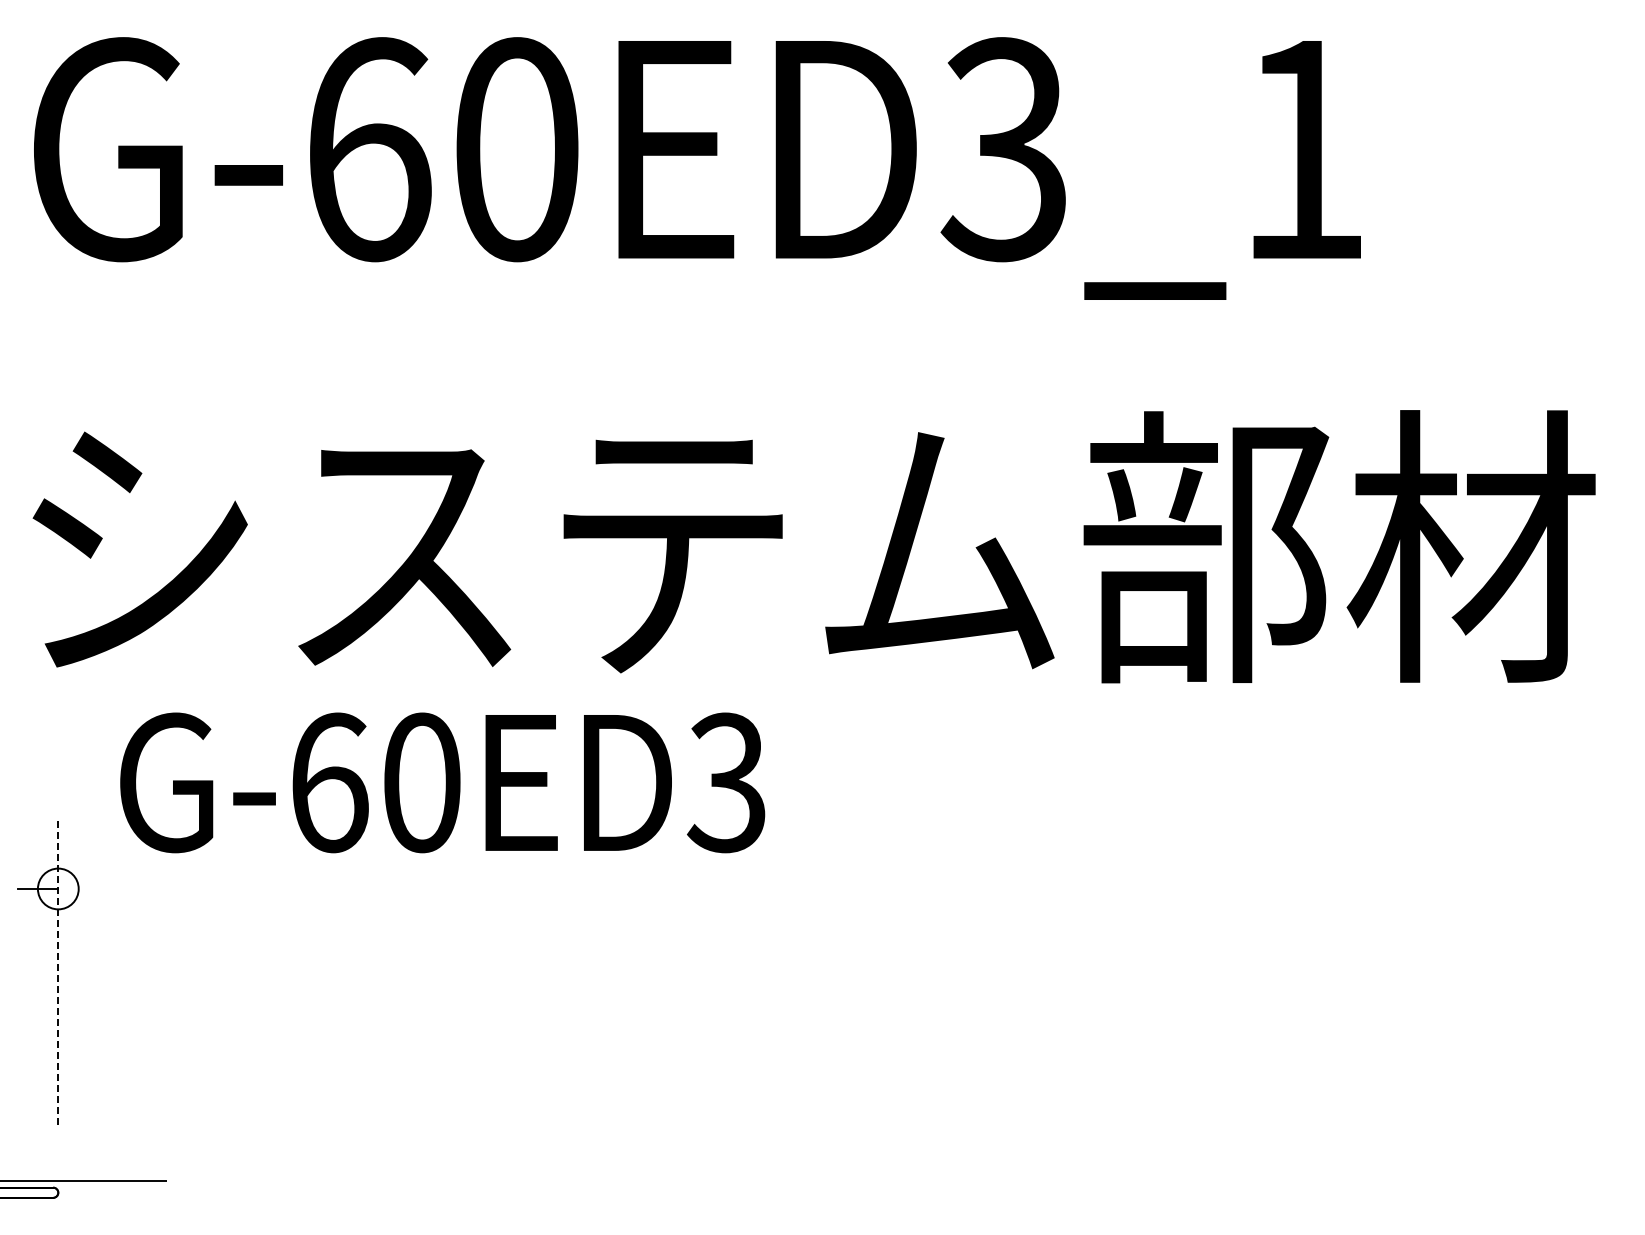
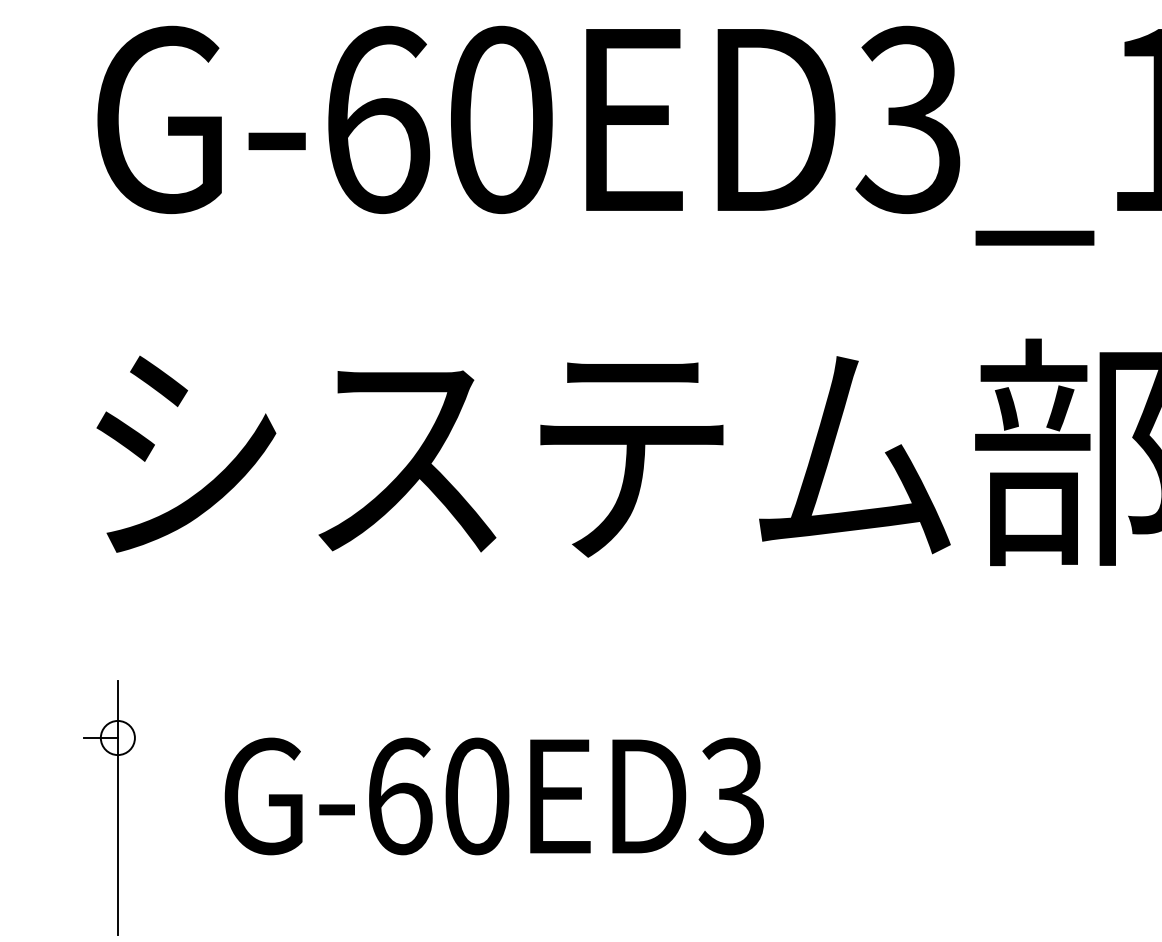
text: (442, 782) -> (494, 796), moved
line: (58, 972) -> (118, 807), dashed -> solid

